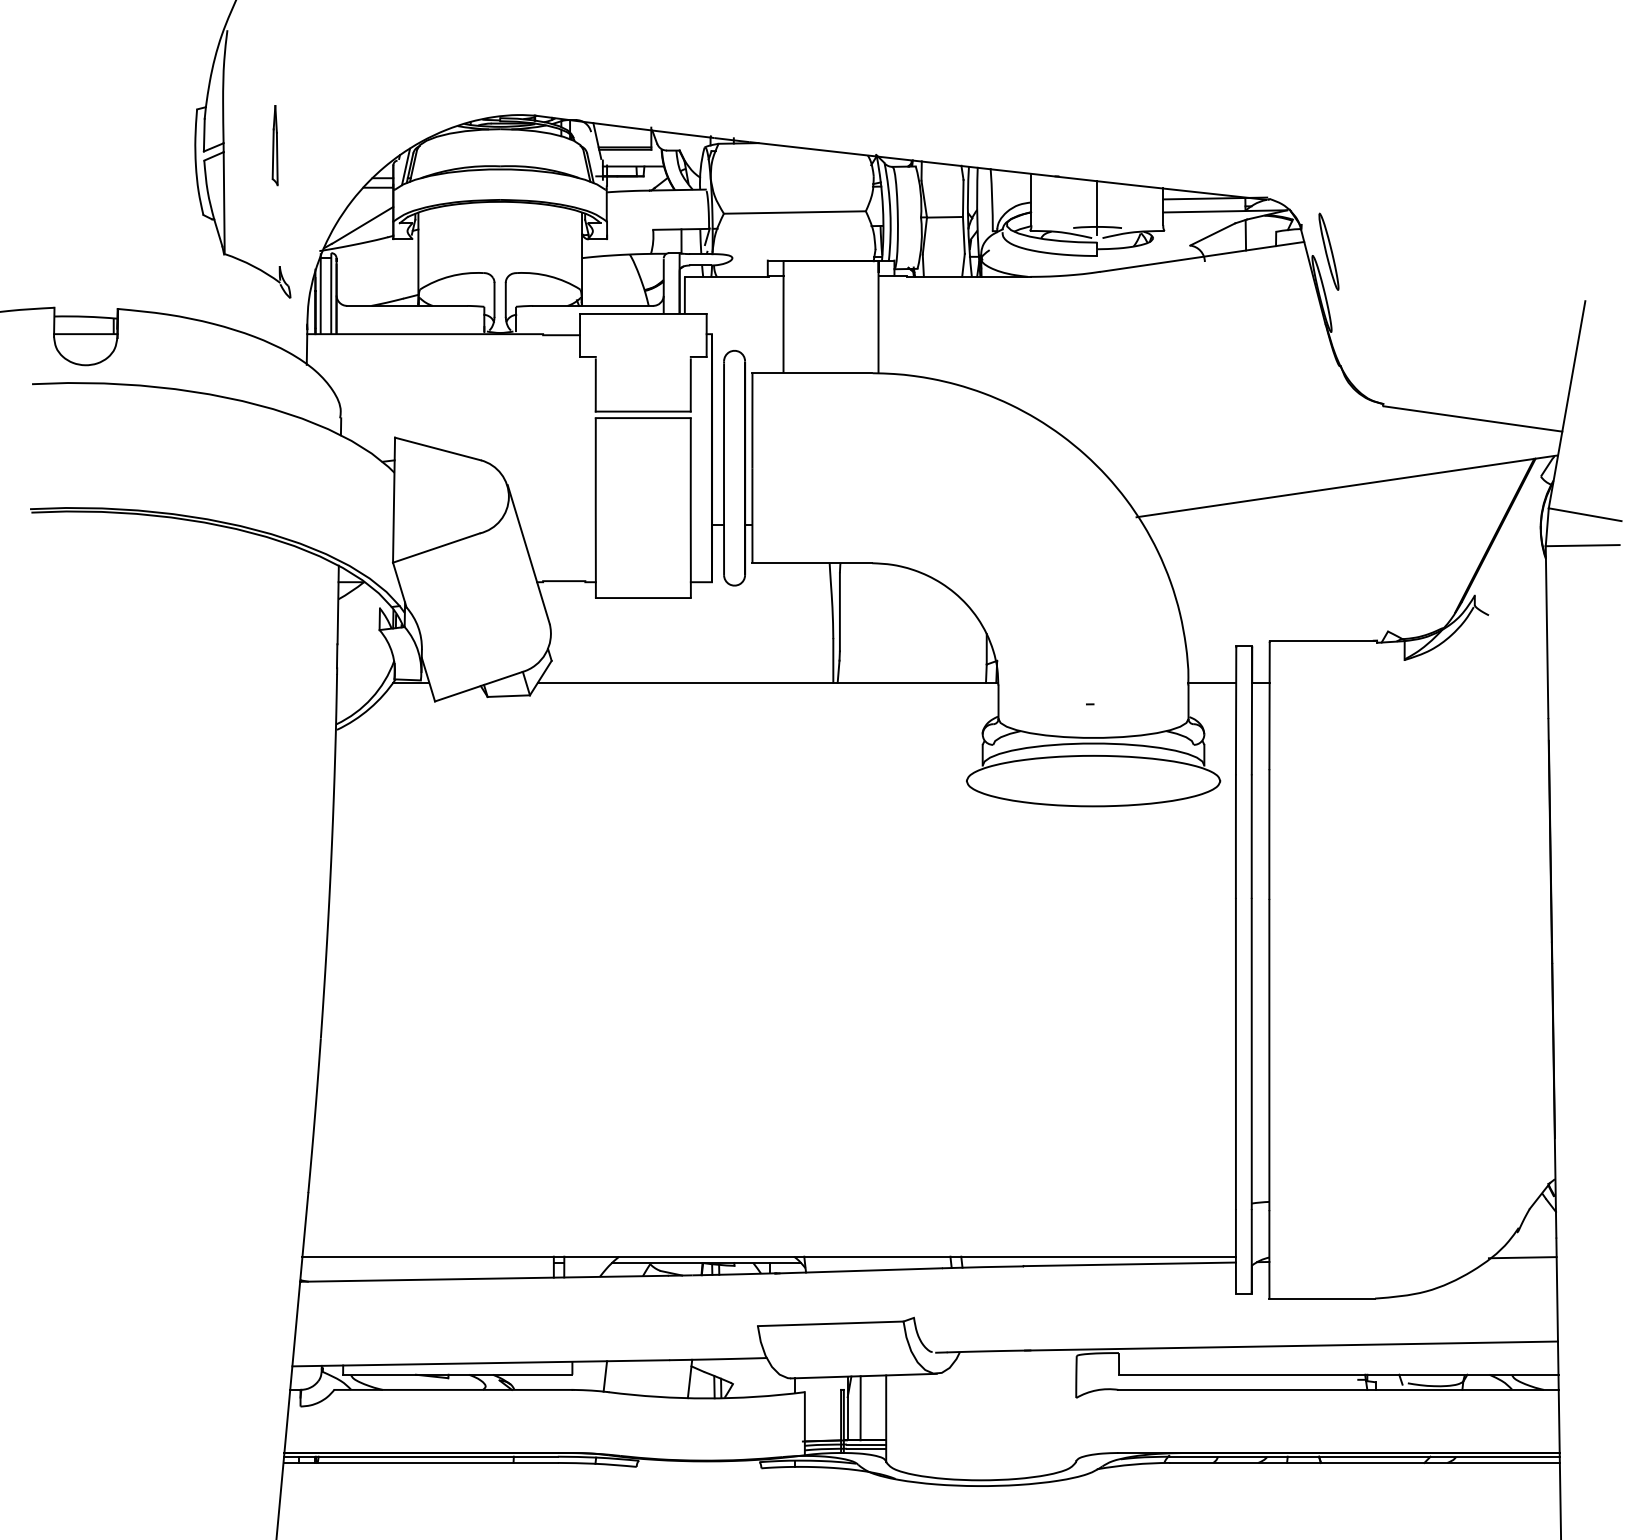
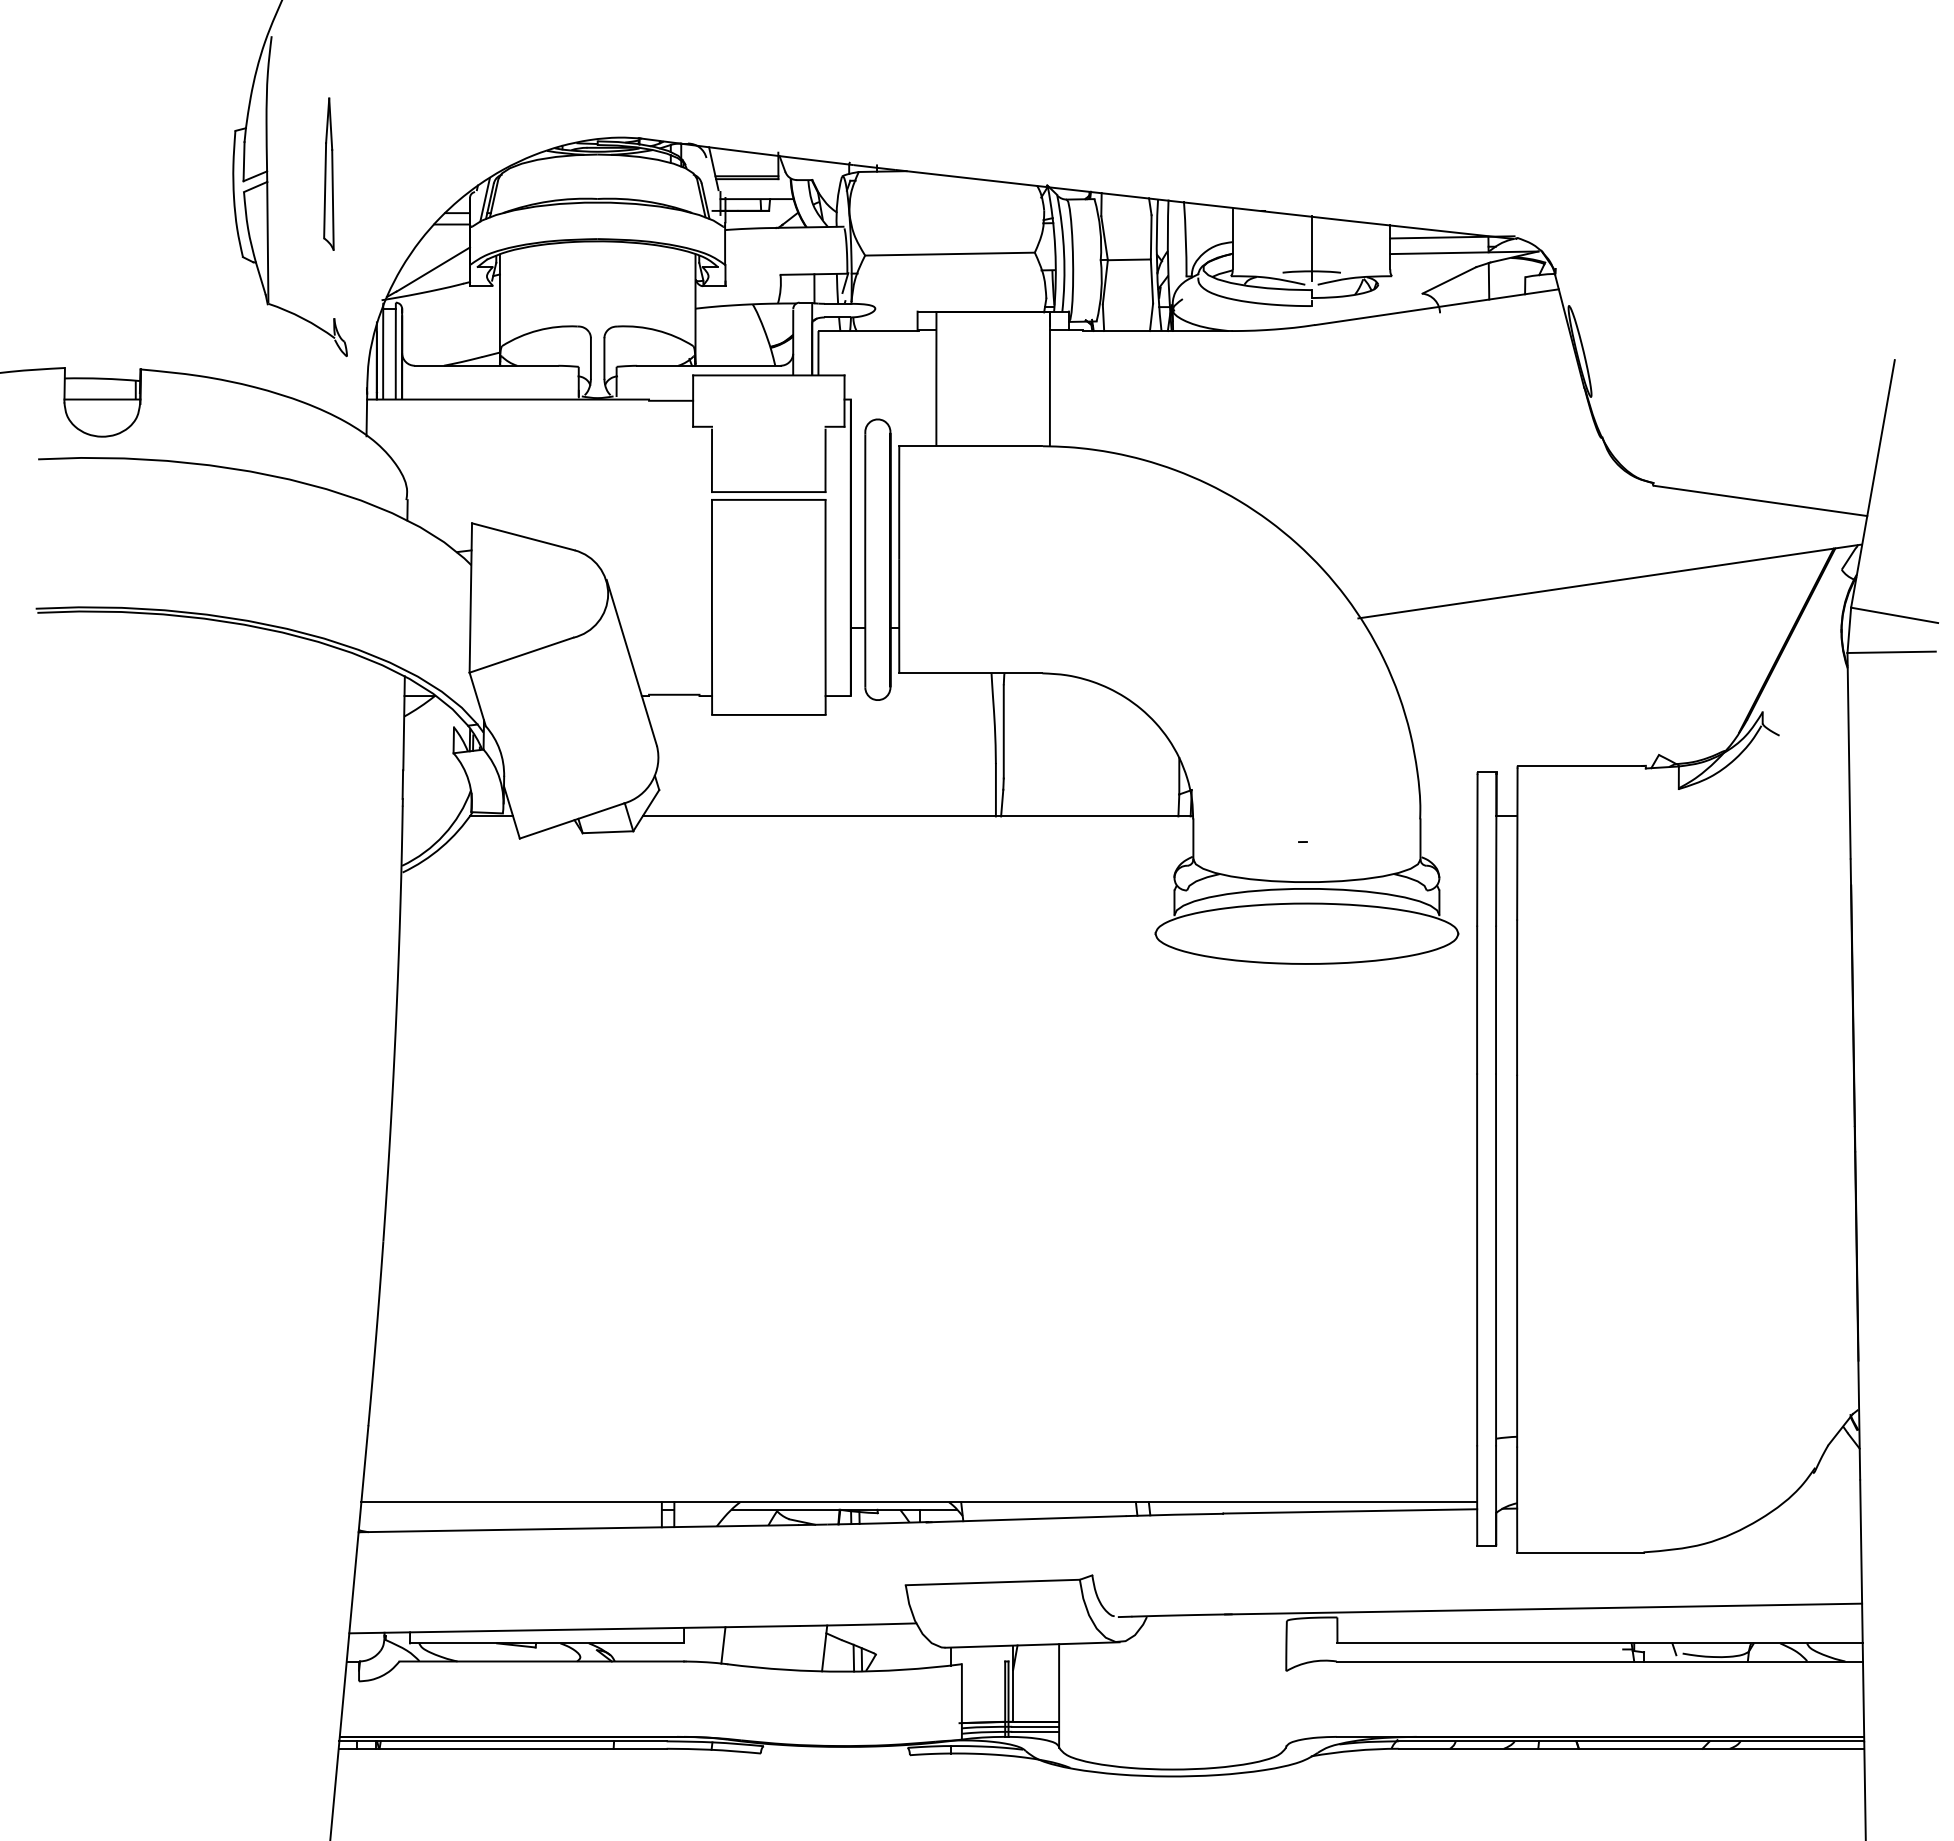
part: (274, 145) -> (328, 173), size x1.6
part: (1329, 251) -> (1588, 300), removed
line: (1211, 682) -> (1448, 816), removed
line: (1522, 1257) -> (1819, 1503), removed
line: (860, 1408) -> (1028, 1683), removed

